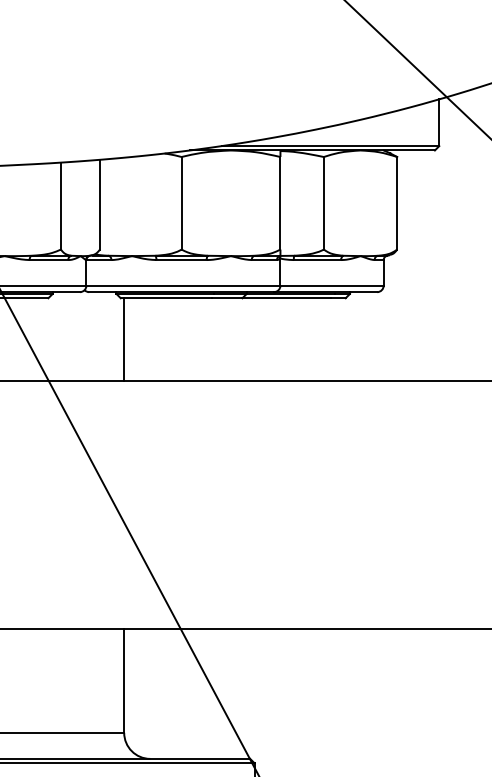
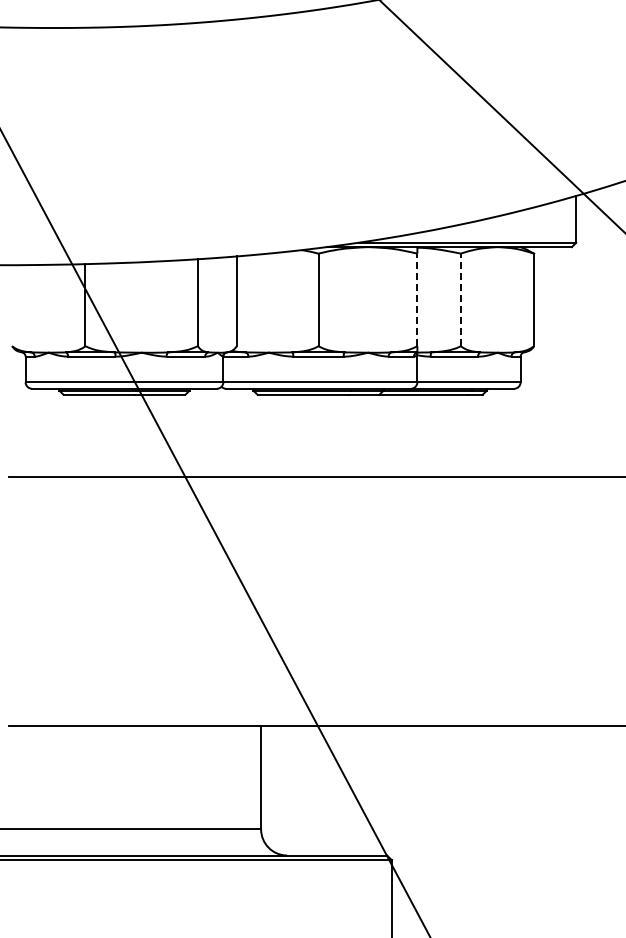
line: (280, 202) -> (417, 299), solid -> dashed
line: (323, 202) -> (460, 299), solid -> dashed
line: (124, 338) -> (261, 435), removed

